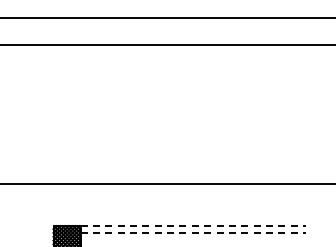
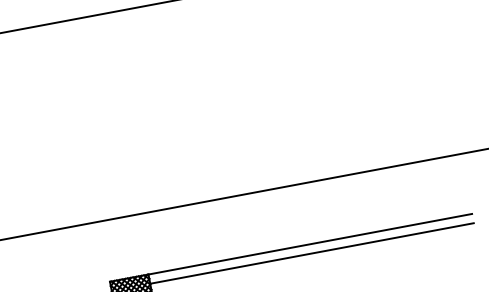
line: (193, 226) -> (310, 244), dashed -> solid
line: (193, 232) -> (312, 253), dashed -> solid

